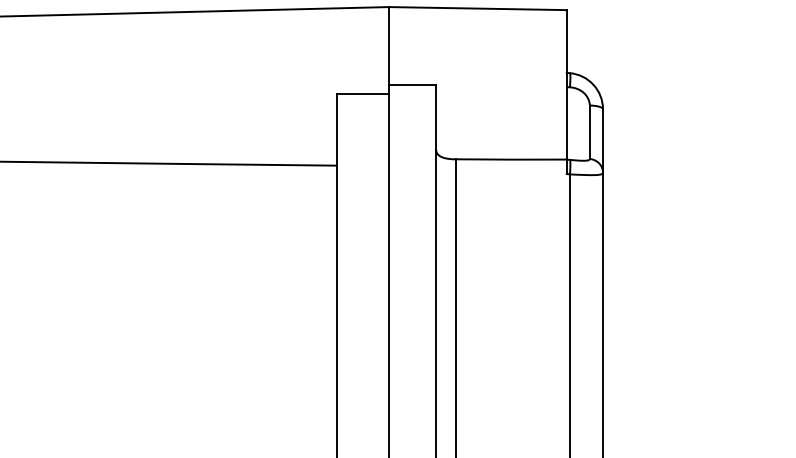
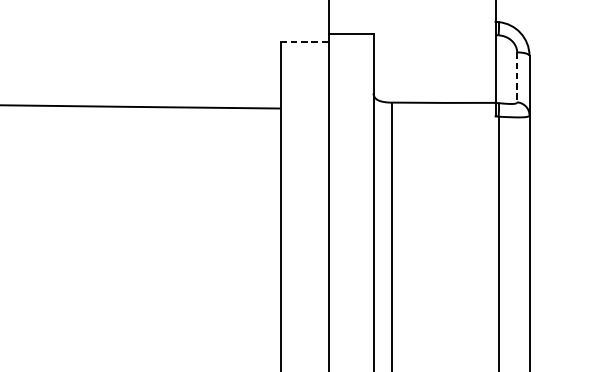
line: (363, 94) -> (305, 42), solid -> dashed
line: (589, 132) -> (516, 77), solid -> dashed

